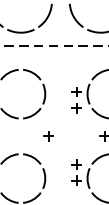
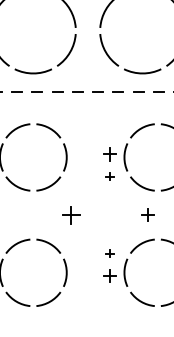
part: (76, 108) -> (109, 176), size x0.6
part: (48, 135) -> (70, 214), size x1.4
part: (76, 164) -> (109, 253), size x0.6

